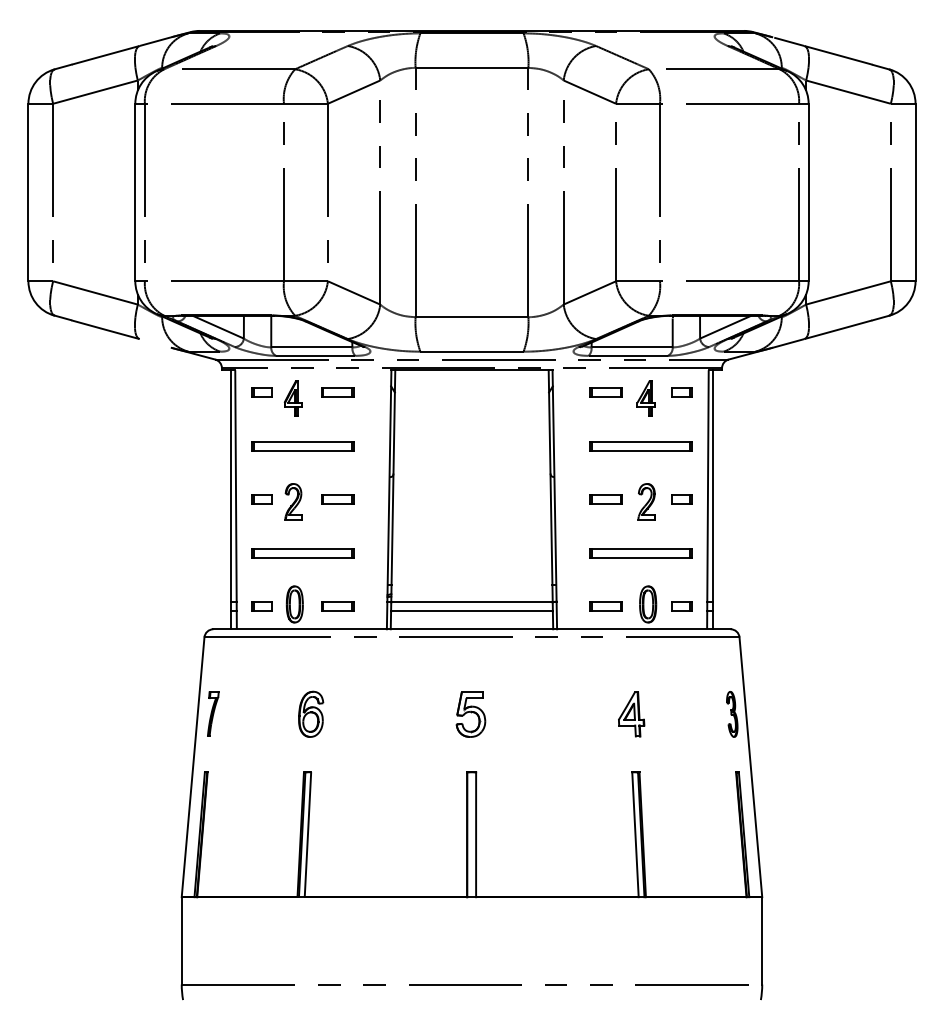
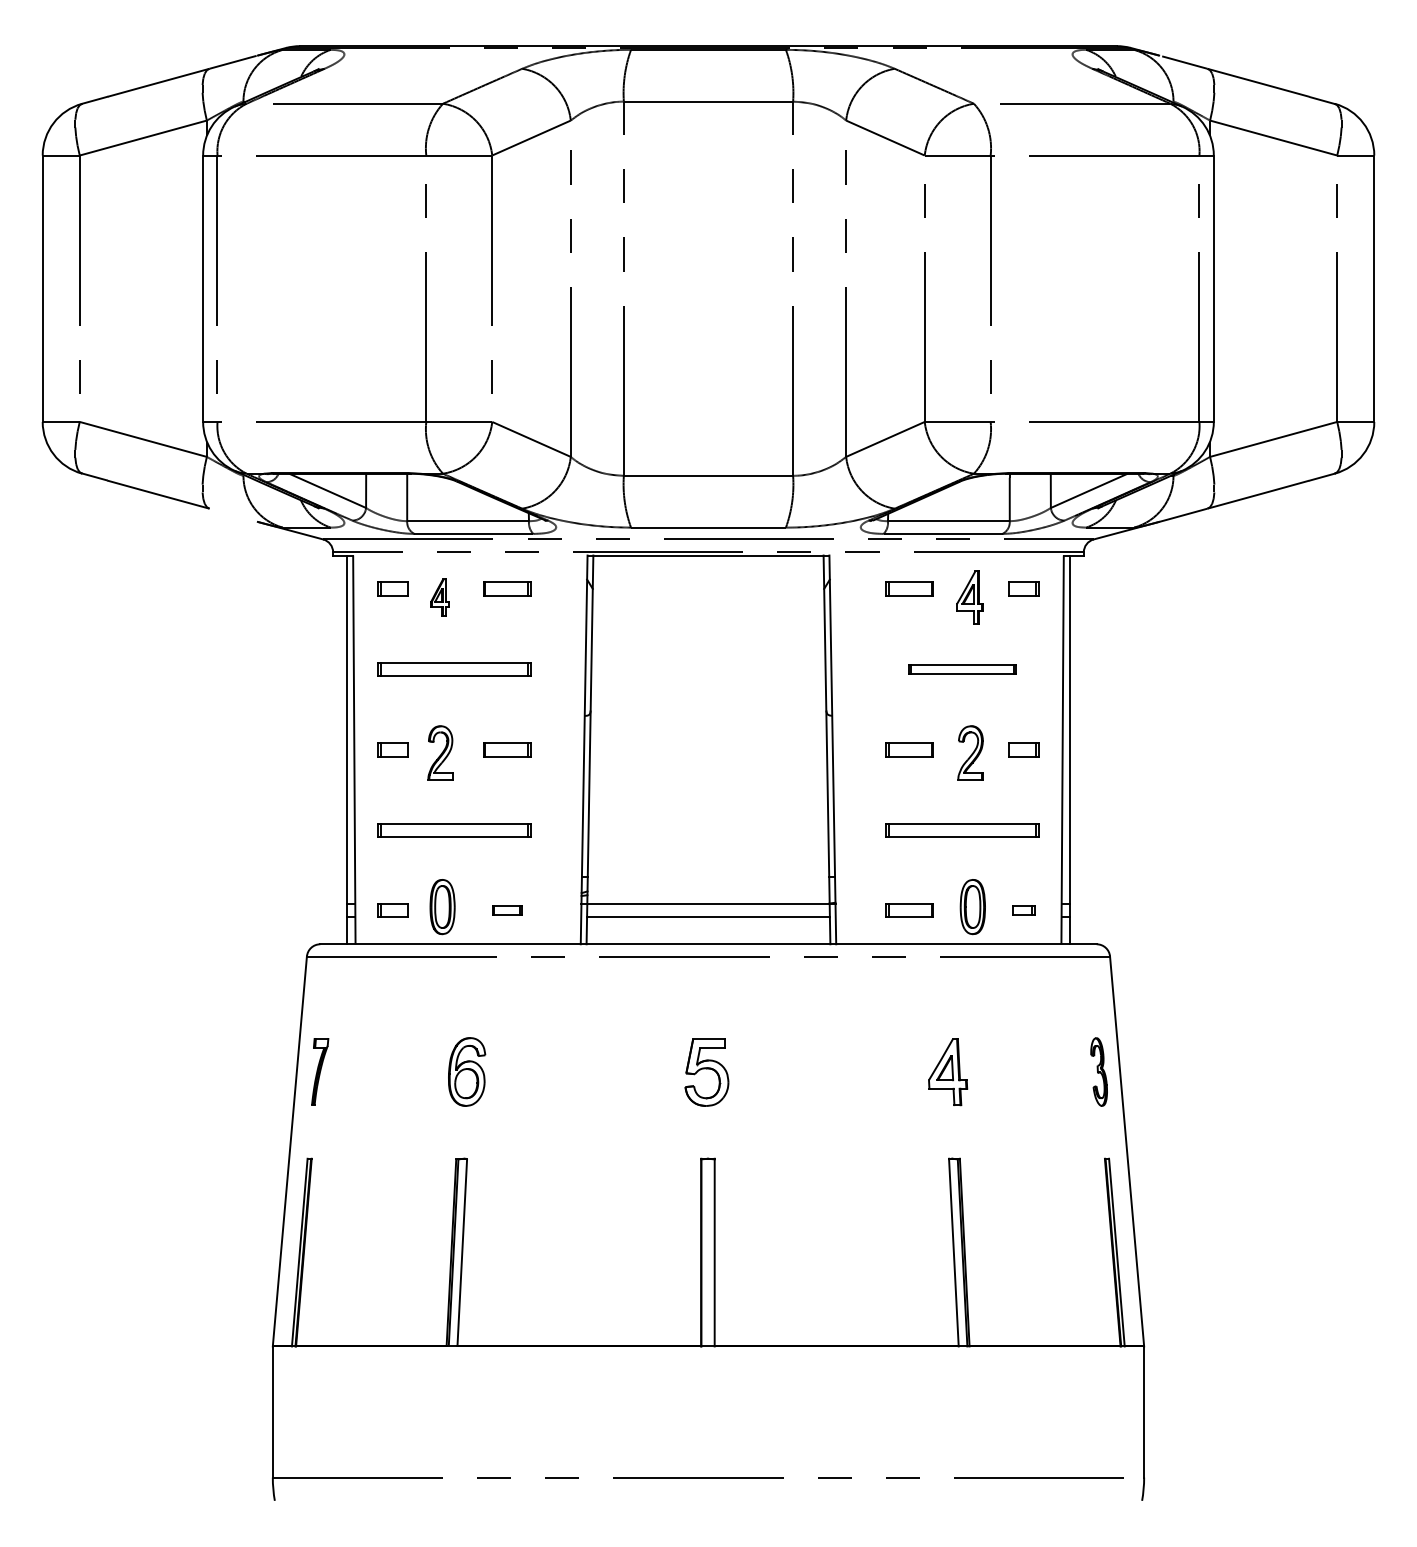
part: (292, 398) -> (439, 597), size x0.7
part: (640, 446) -> (961, 669), size x0.7
part: (337, 606) -> (506, 910), size x0.6
part: (681, 606) -> (1022, 910), size x0.7

